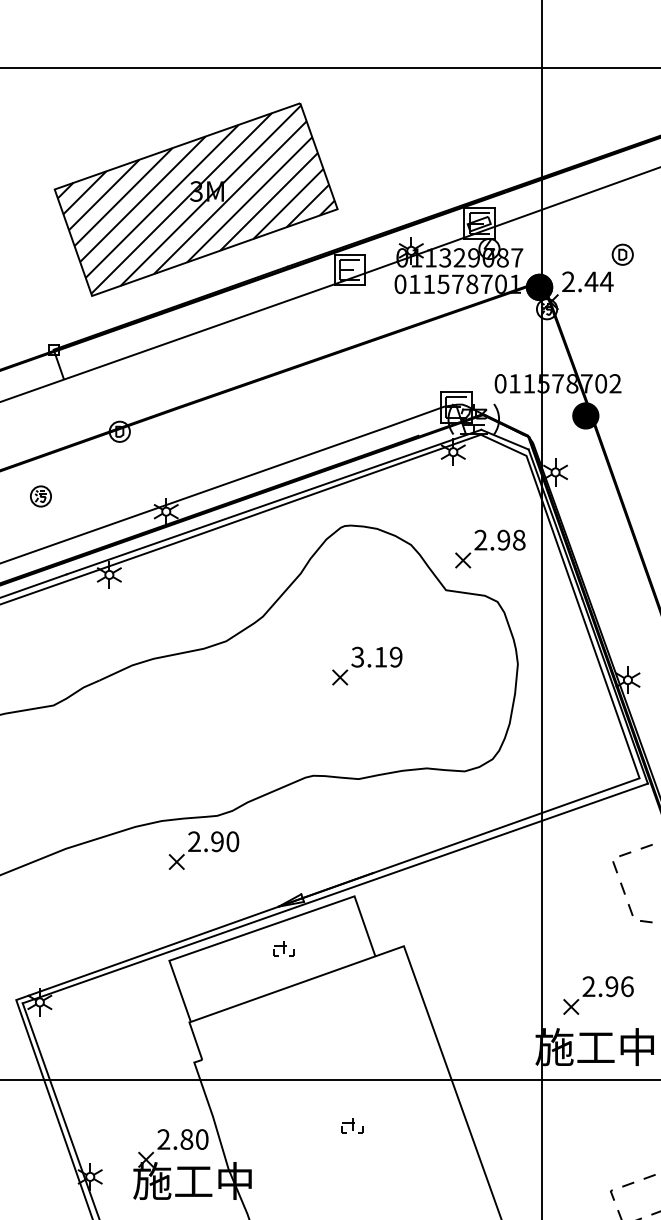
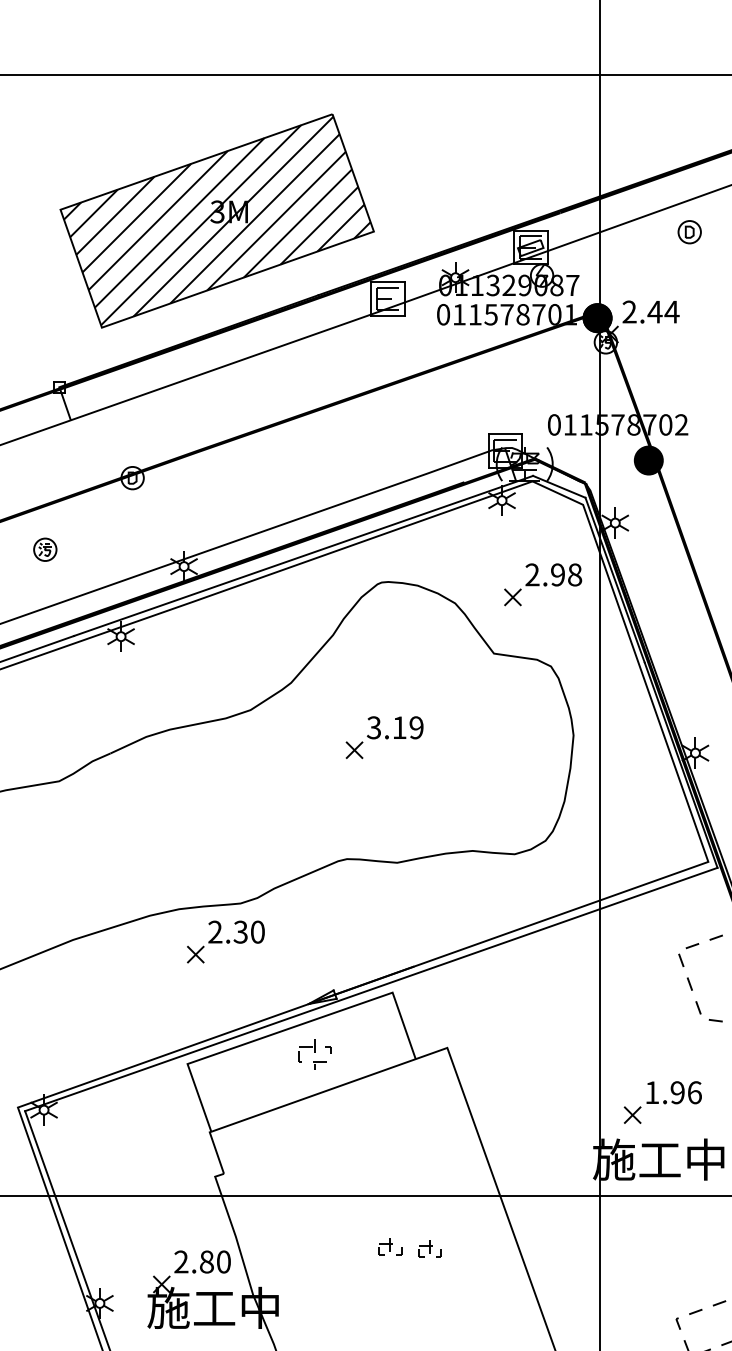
part: (622, 254) -> (689, 231), moved
part: (490, 548) -> (543, 584), moved
part: (367, 665) -> (384, 736), moved
text: (217, 841) -> (240, 931), 2.90 -> 2.30
part: (283, 948) -> (313, 1050), size x1.4
text: (588, 986) -> (651, 1092), 2.96 -> 1.96
part: (388, 1127) -> (430, 1248), added

